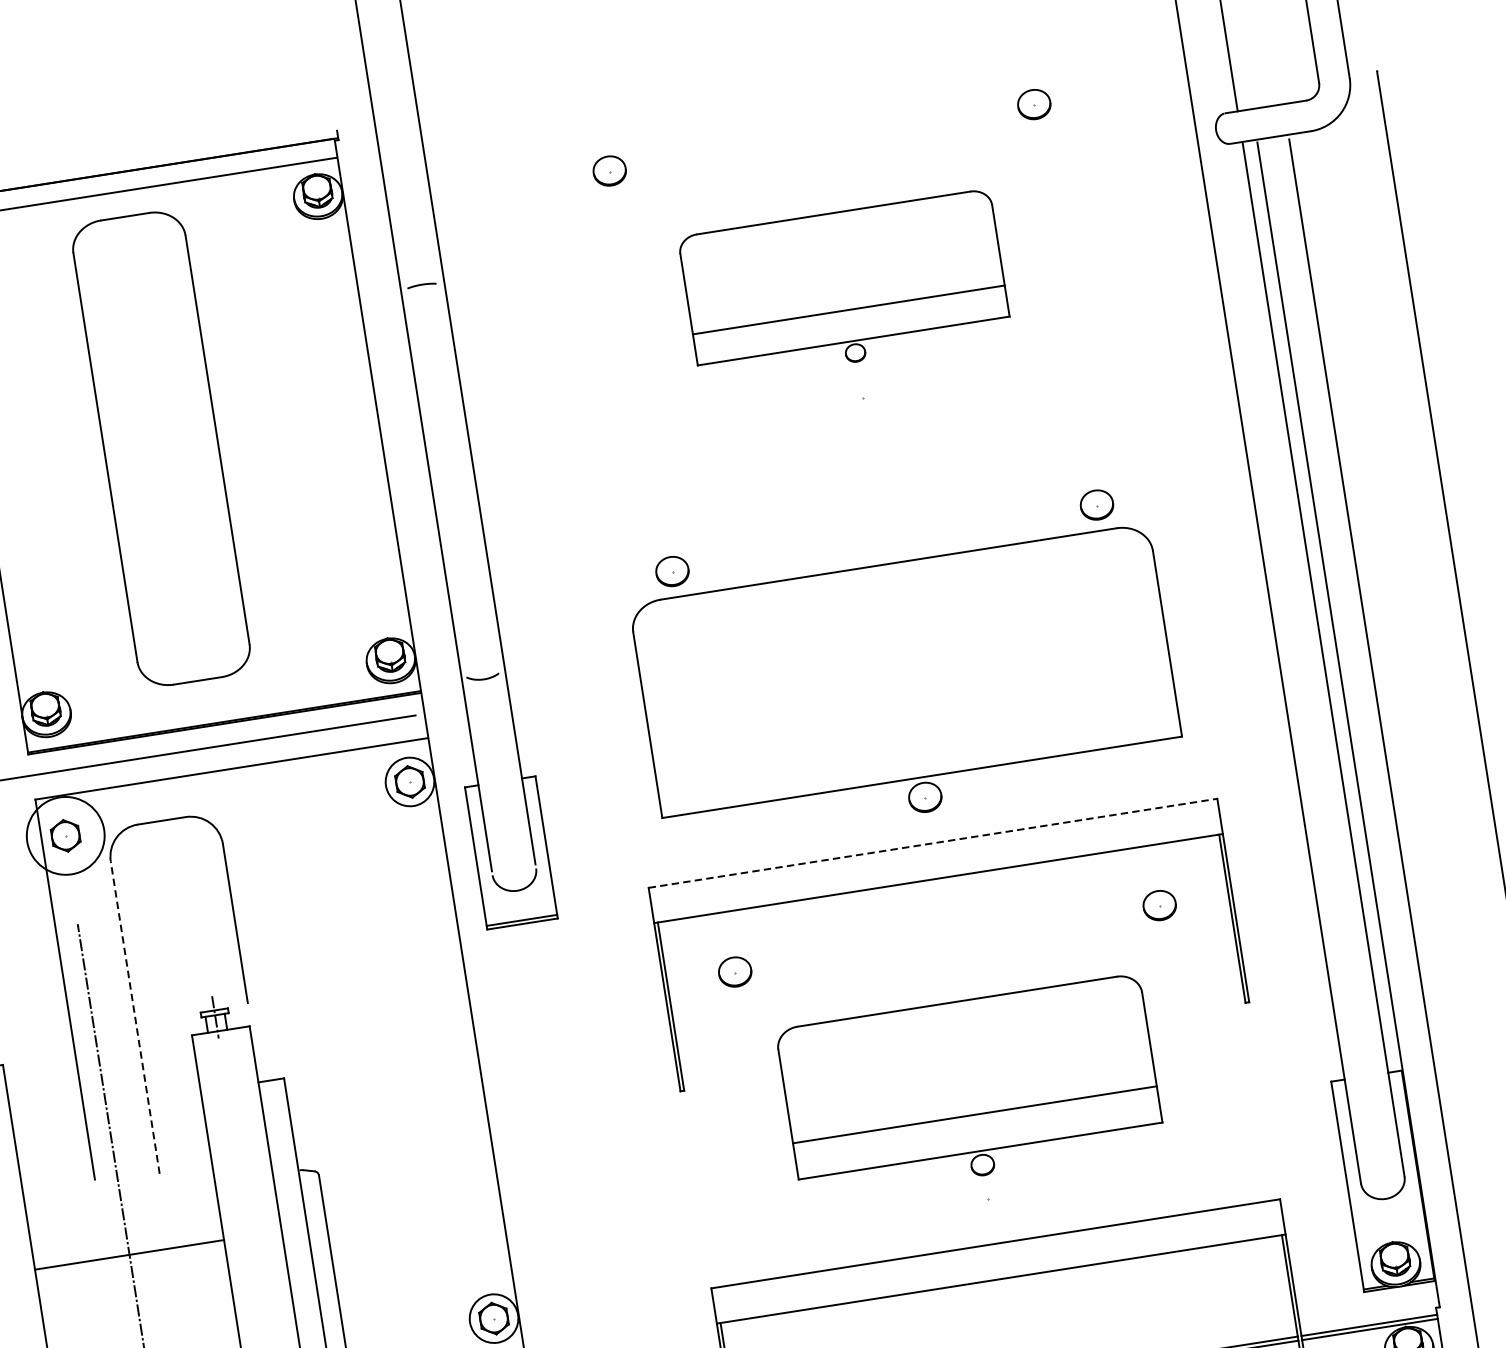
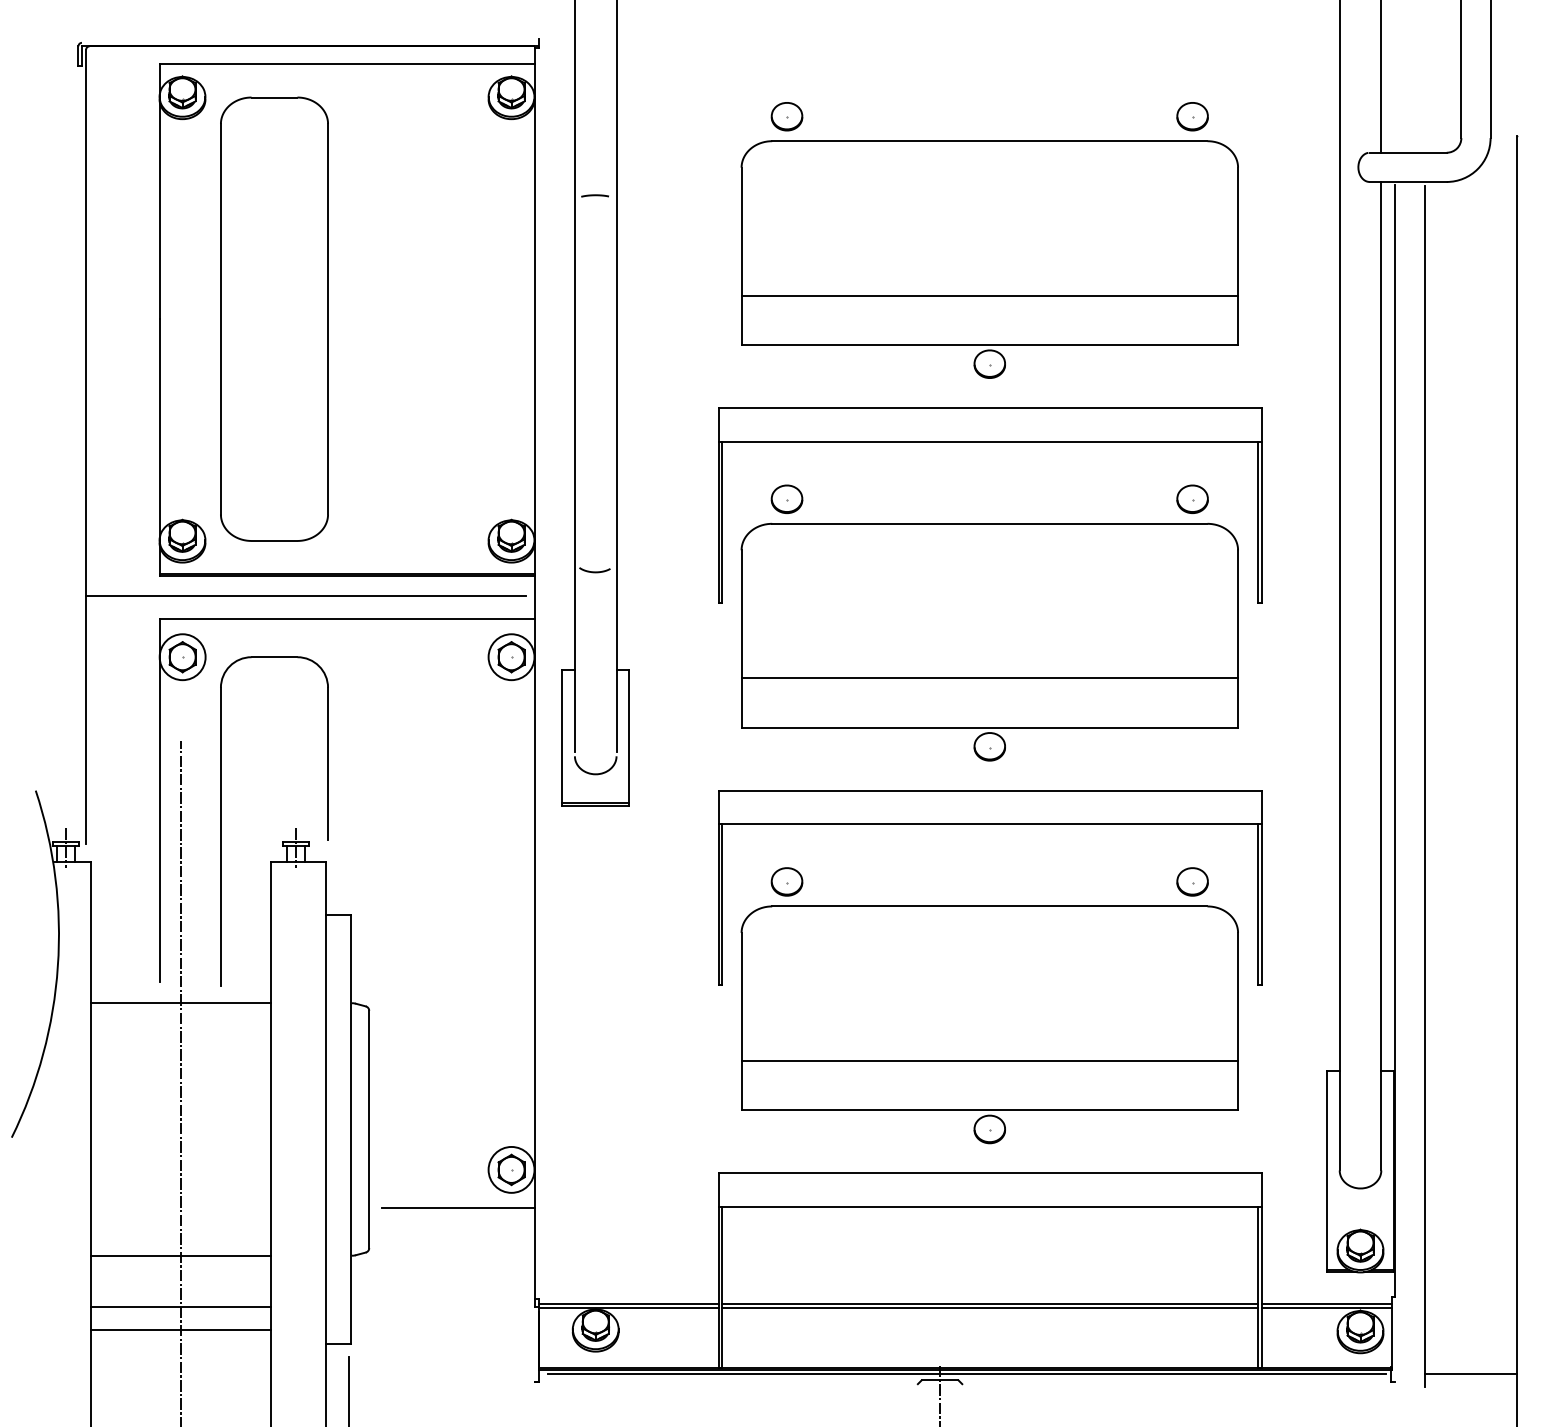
part: (845, 287) -> (989, 259), size x1.67
part: (161, 448) -> (274, 318), moved
part: (876, 478) -> (990, 442), added
line: (913, 725) -> (989, 678), added
circle: (65, 836) -> (182, 657), size x0.62
line: (933, 842) -> (990, 790), dashed -> solid
line: (134, 1017) -> (220, 836), dashed -> solid
part: (970, 1088) -> (989, 1024), size x1.43
line: (129, 1255) -> (180, 1003), moved

